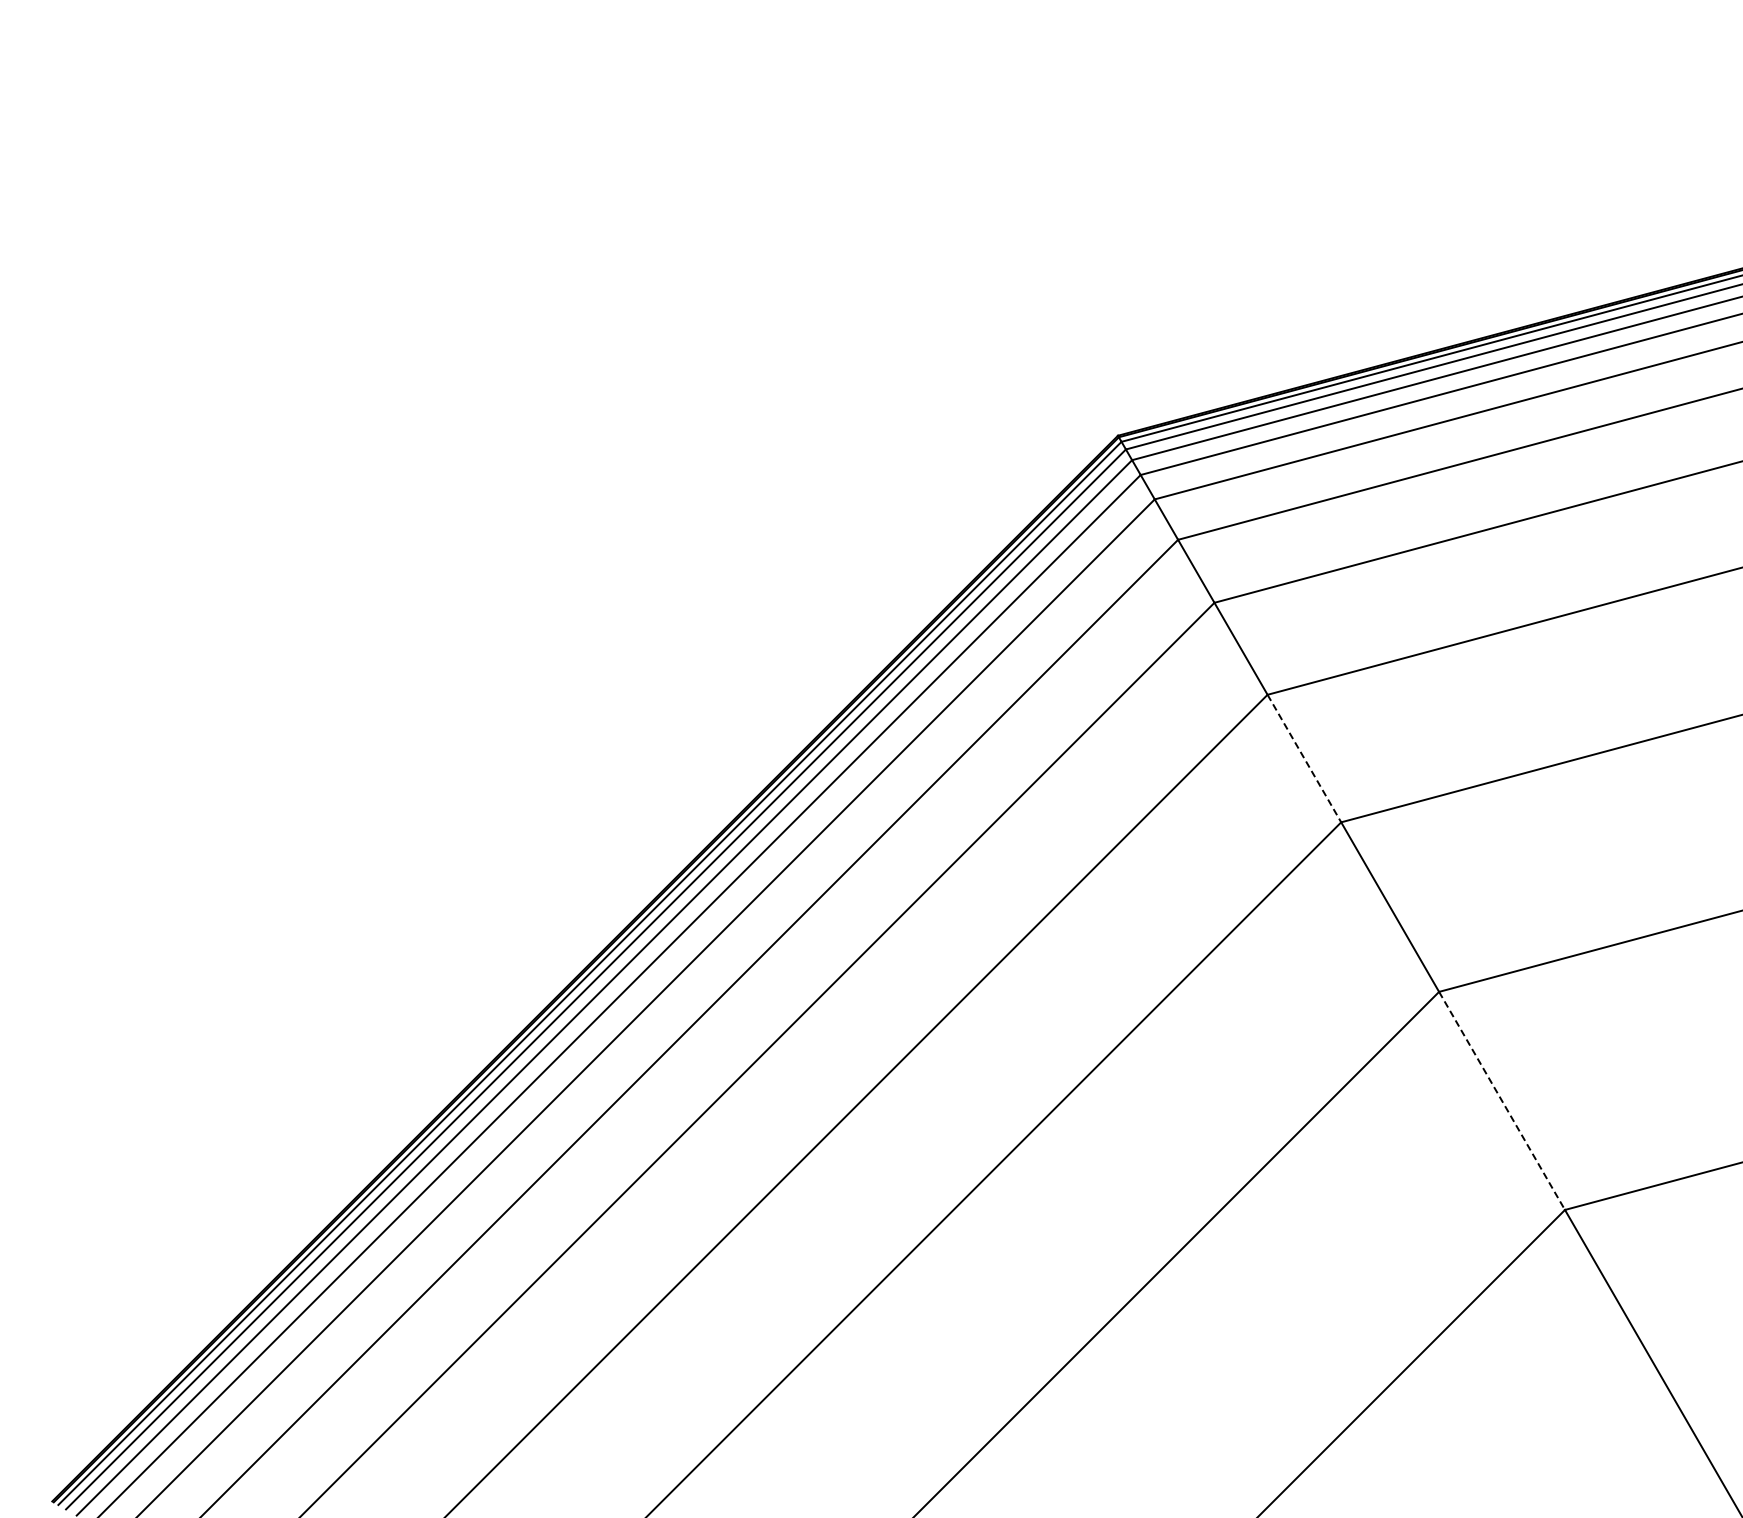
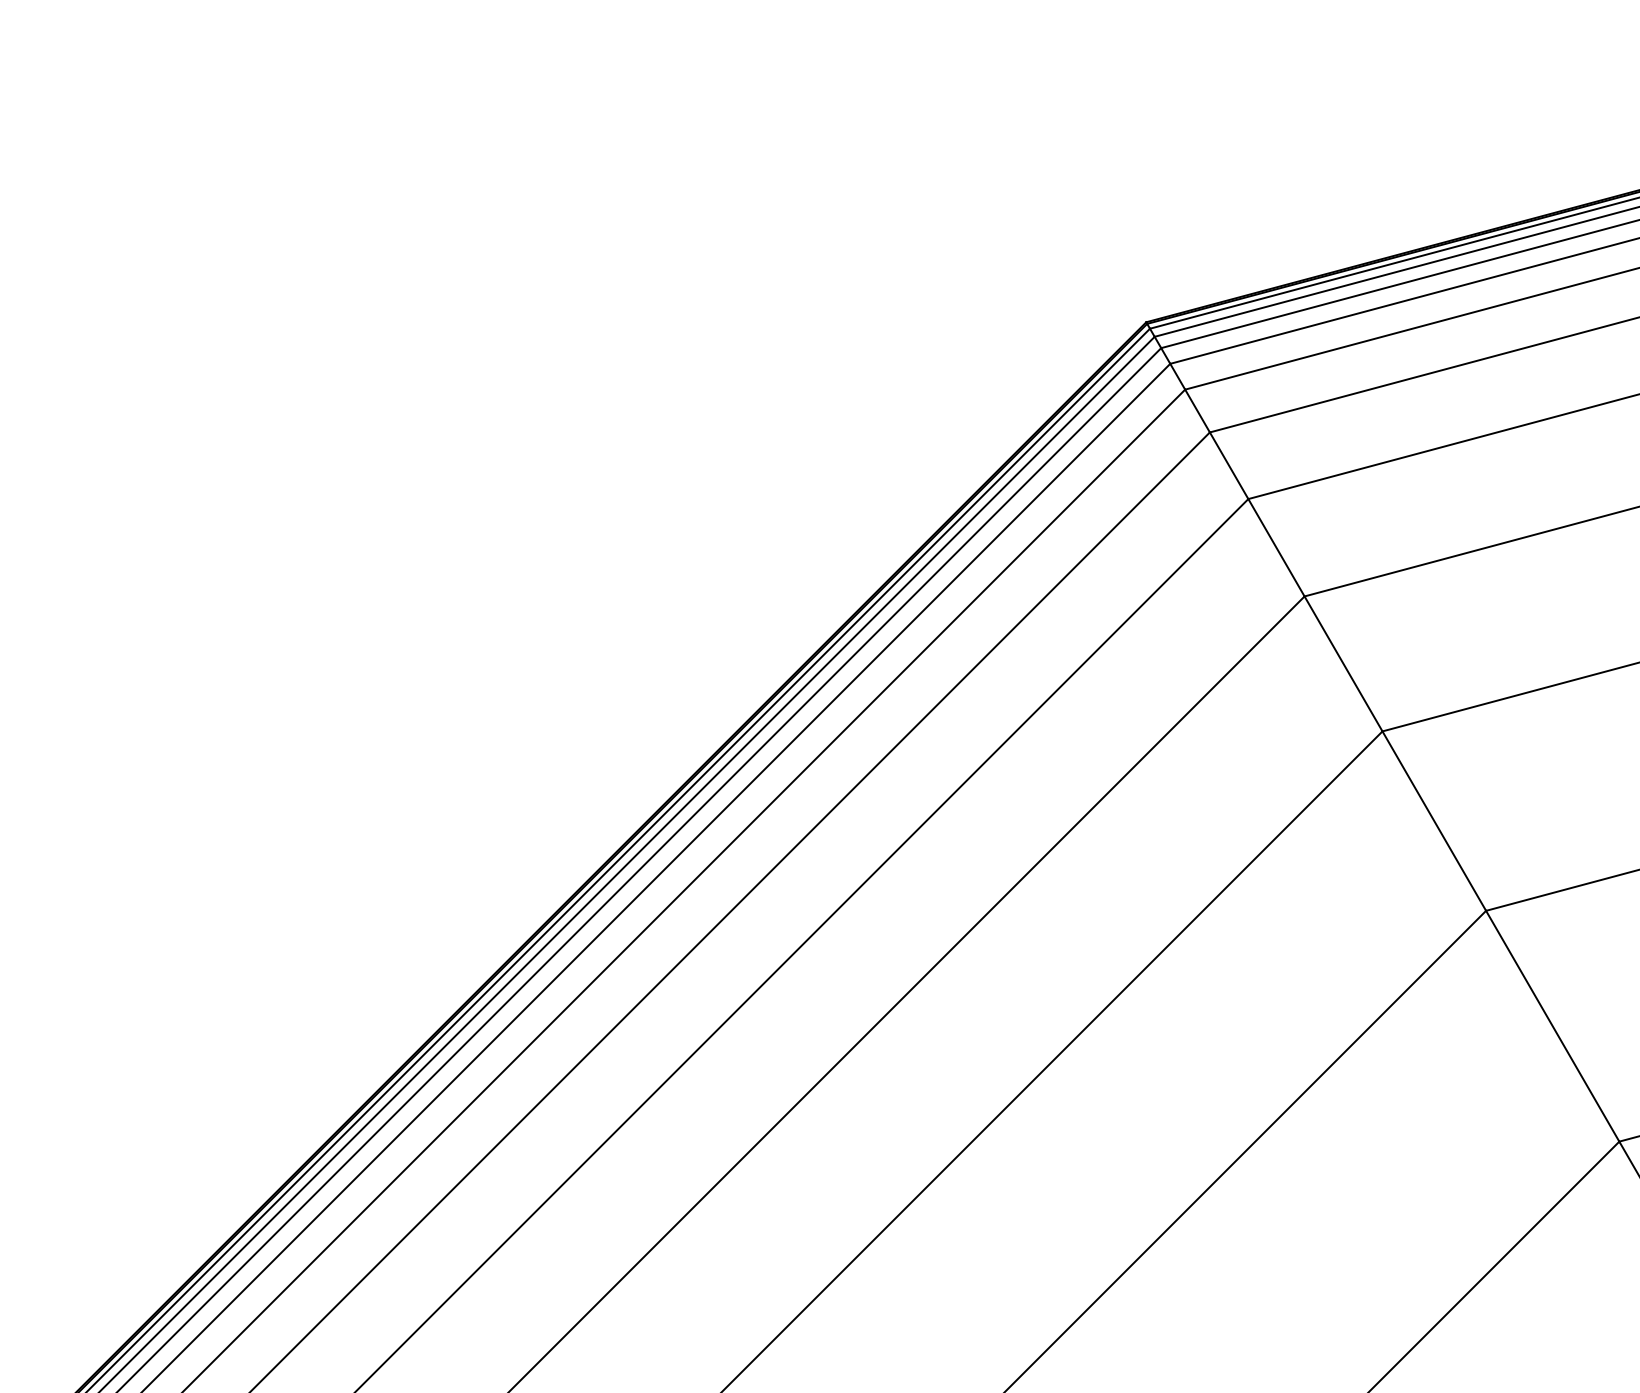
line: (1304, 758) -> (1343, 663), dashed -> solid
line: (1502, 1100) -> (1553, 1025), dashed -> solid

